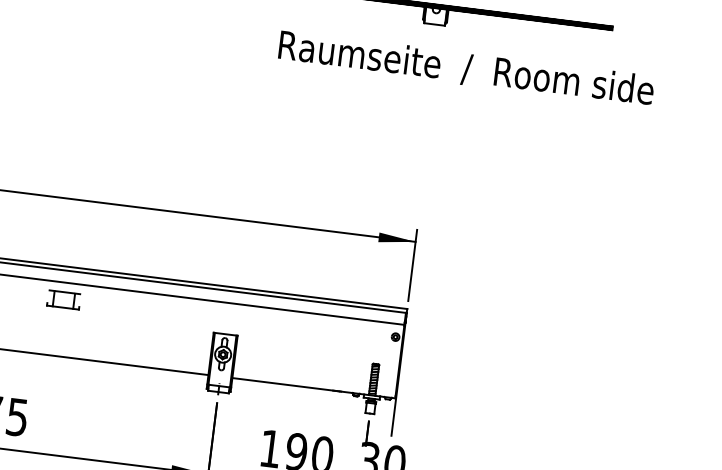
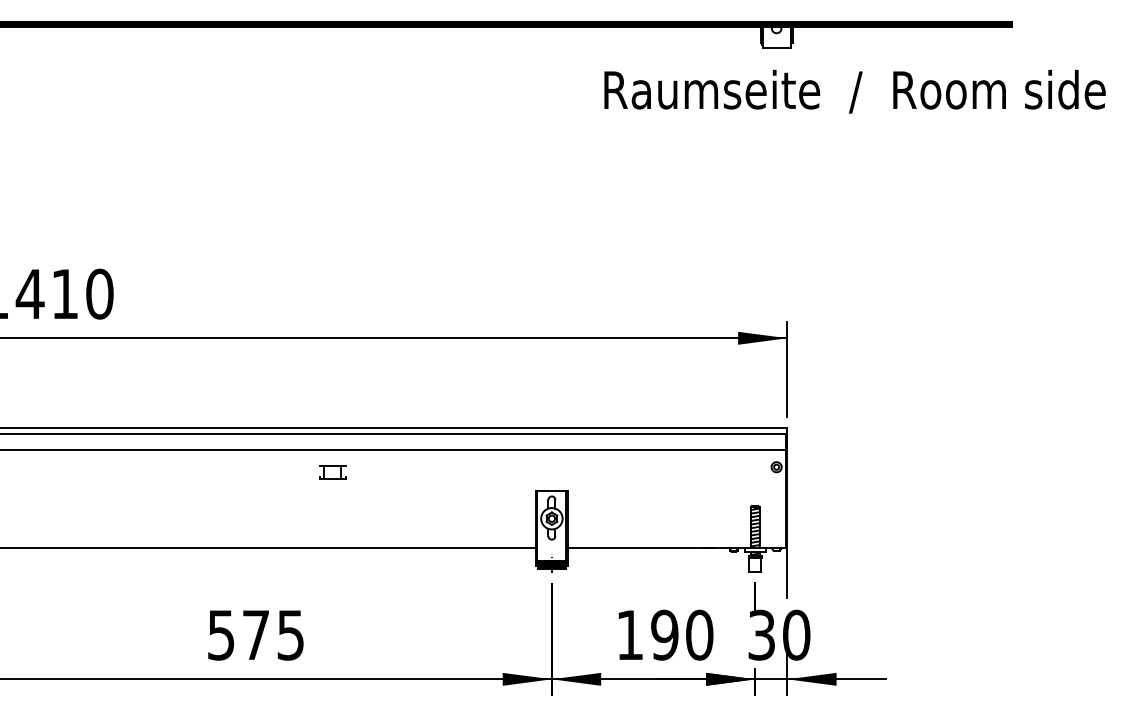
text: (466, 68) -> (854, 91), moved
part: (63, 299) -> (332, 472), size x0.62
hatch: (218, 388) -> (551, 564), added

